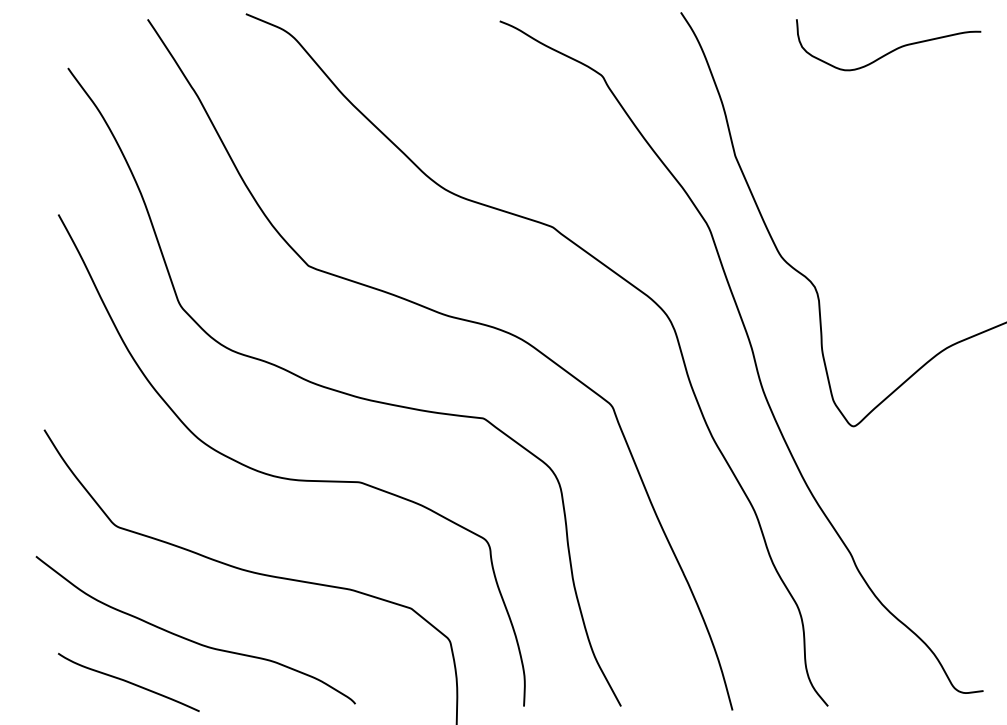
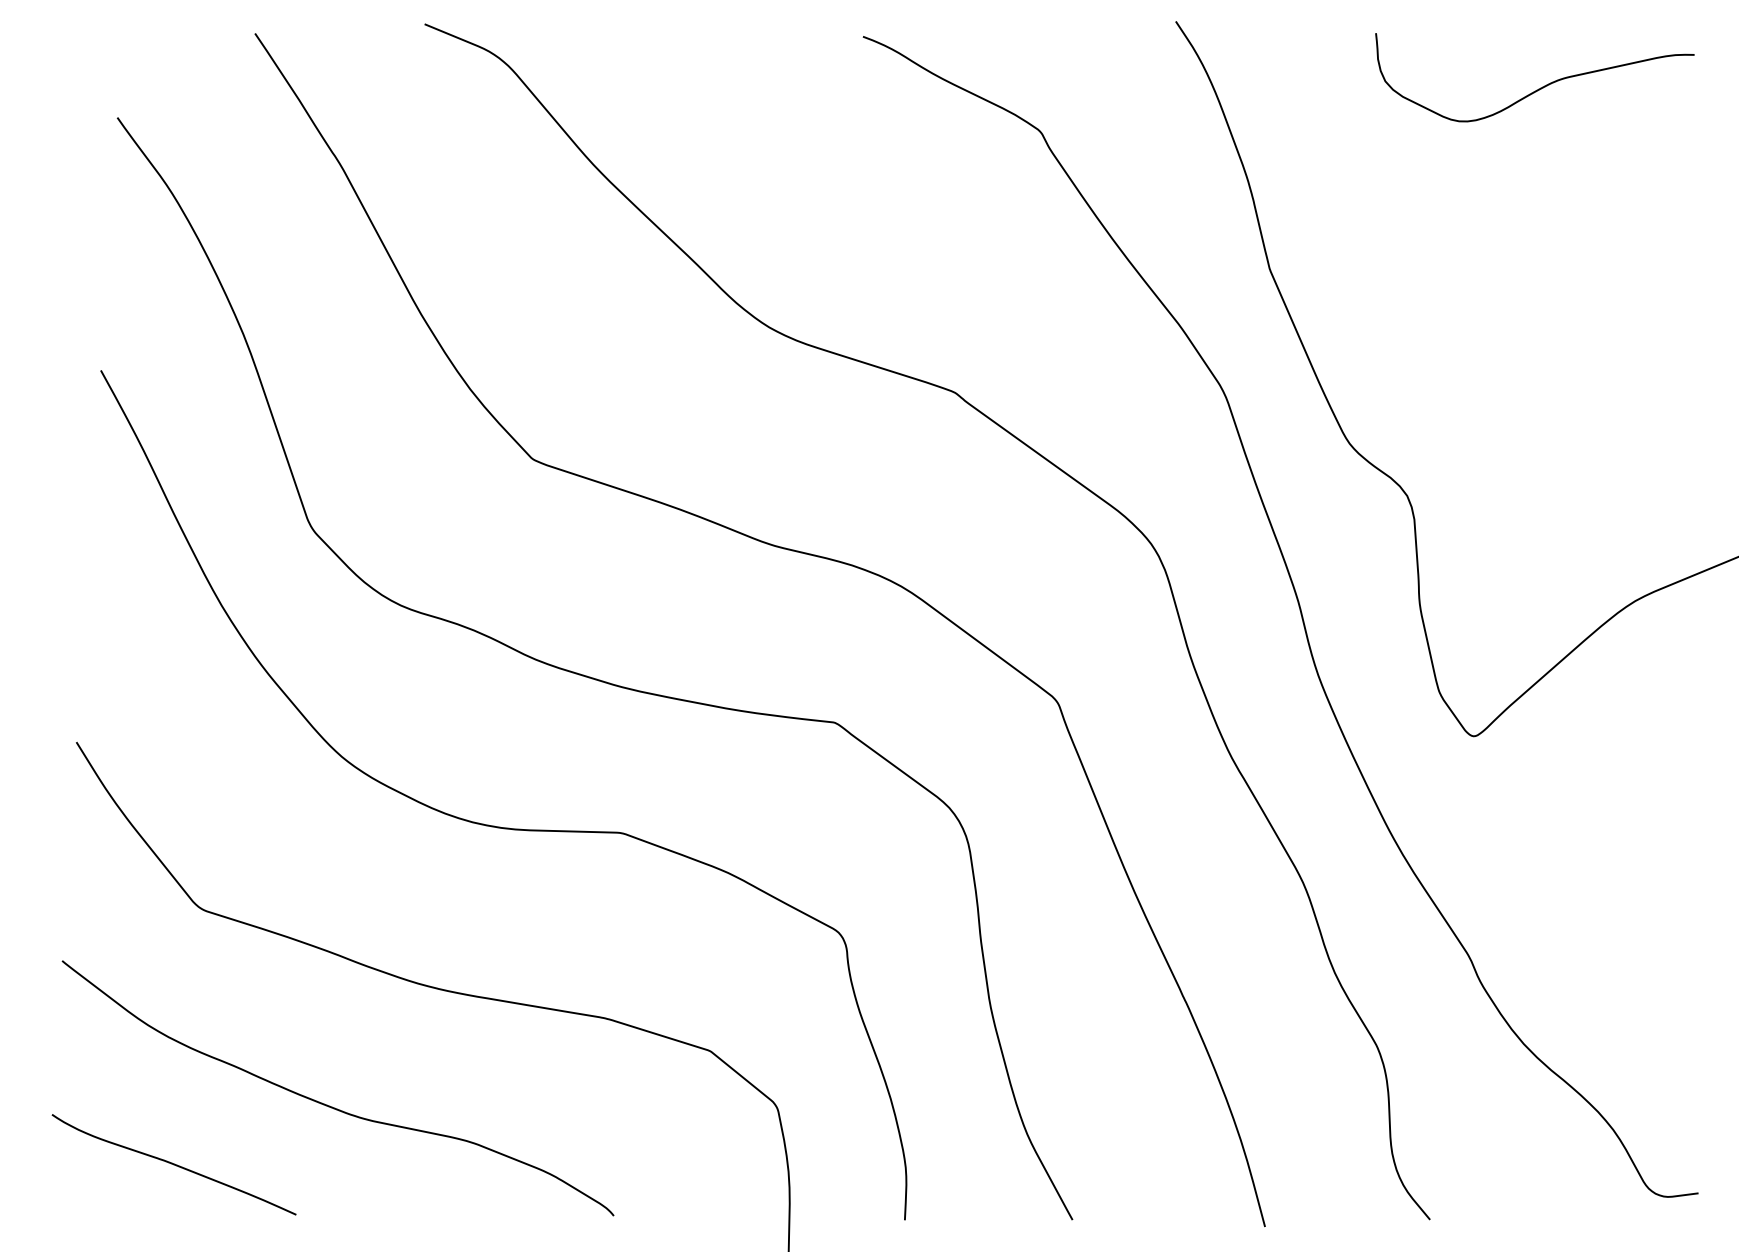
curve: (128, 681) -> (173, 1163), moved

